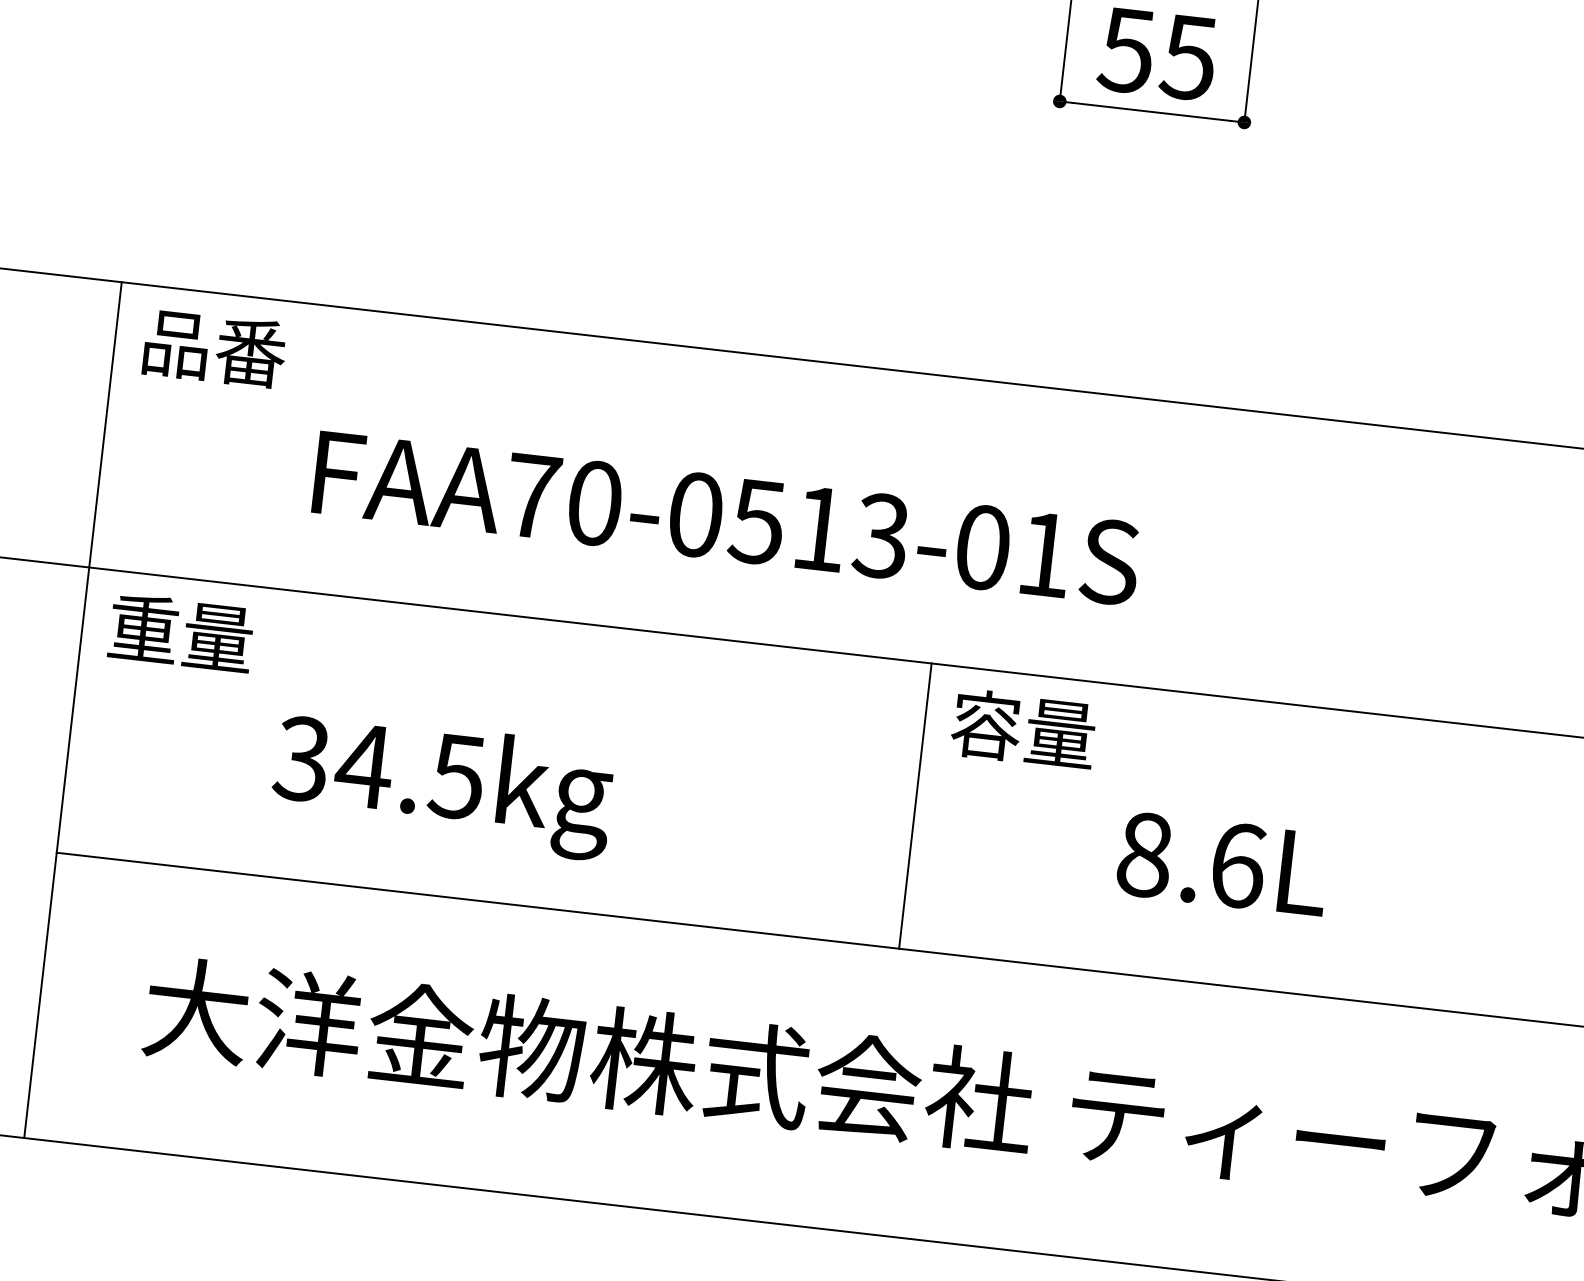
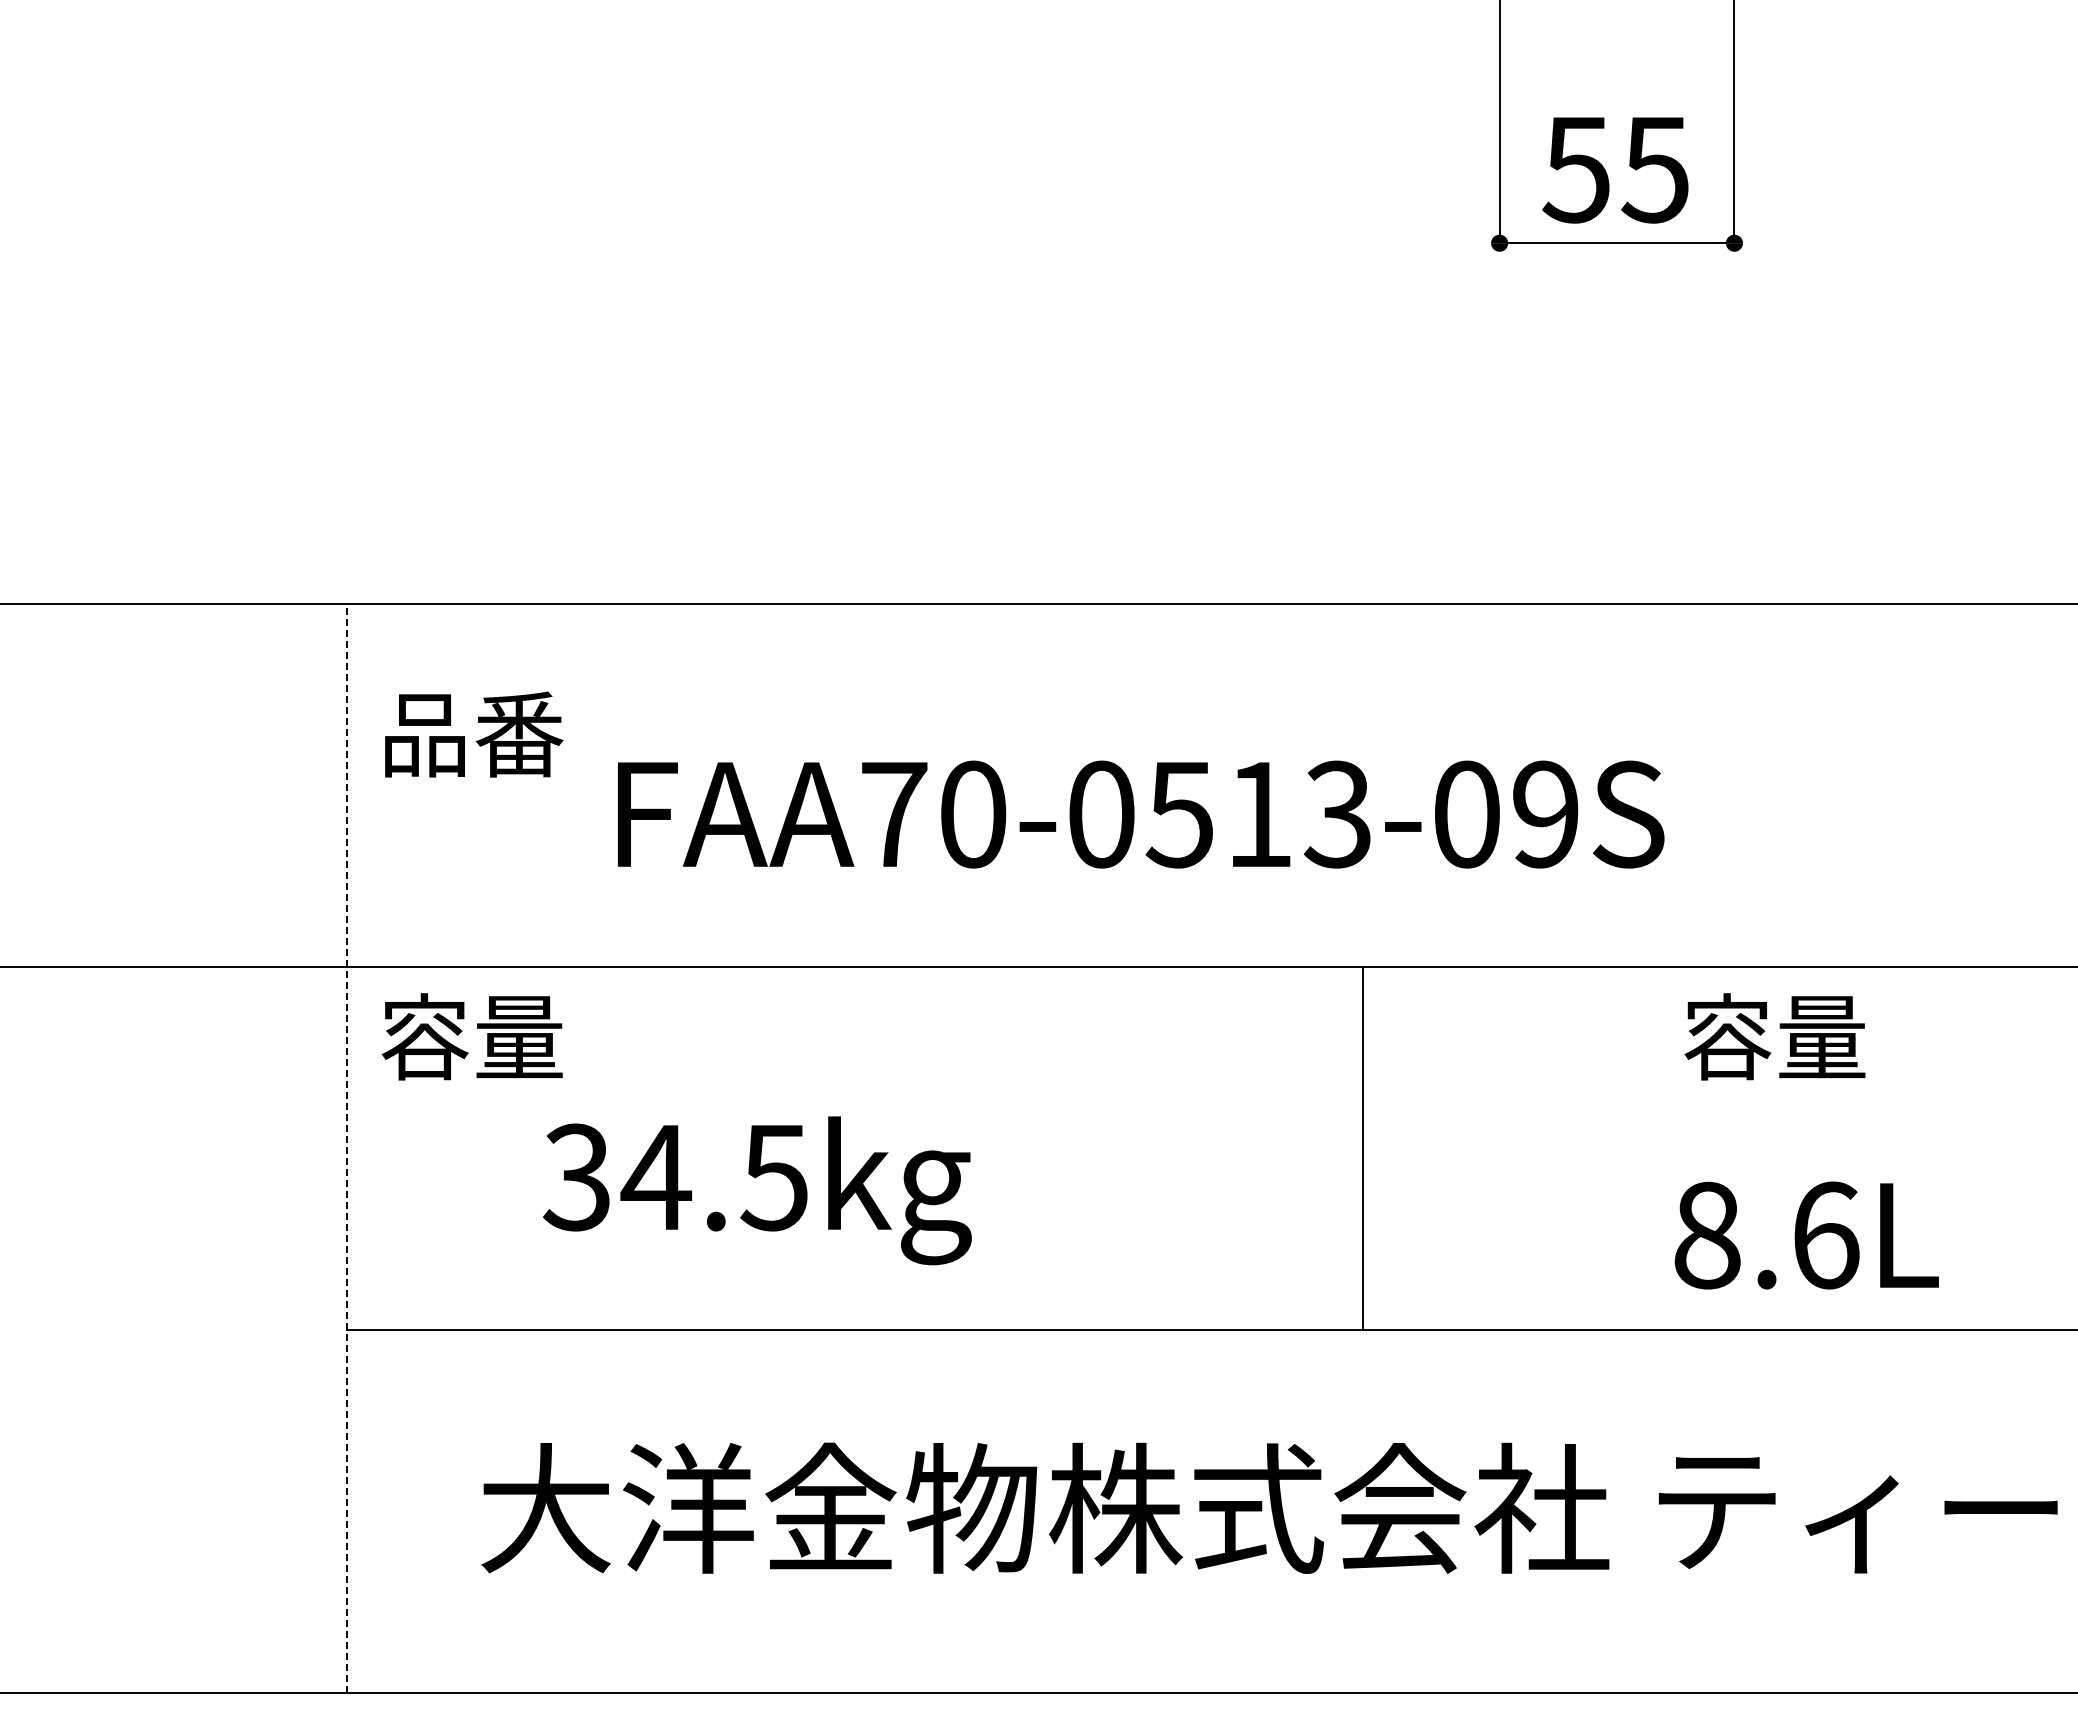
text: (215, 348) -> (474, 734), moved
text: (1044, 554) -> (1545, 814), FAA70-0513-01S -> FAA70-0513-09S
text: (143, 628) -> (424, 1036), 重量 -> 容量
line: (73, 709) -> (347, 1148), solid -> dashed
text: (1023, 728) -> (1774, 1036), moved
text: (442, 785) -> (757, 1190), moved
line: (915, 805) -> (1363, 1148), moved
text: (1222, 863) -> (1806, 1235), moved

